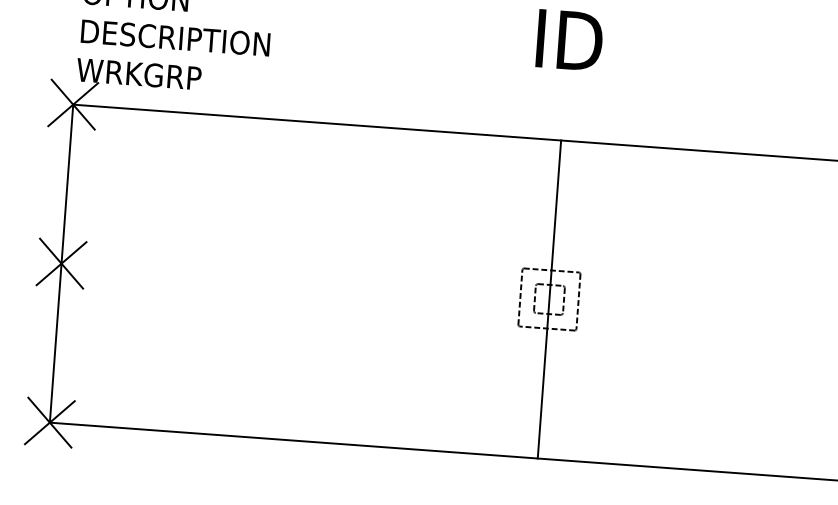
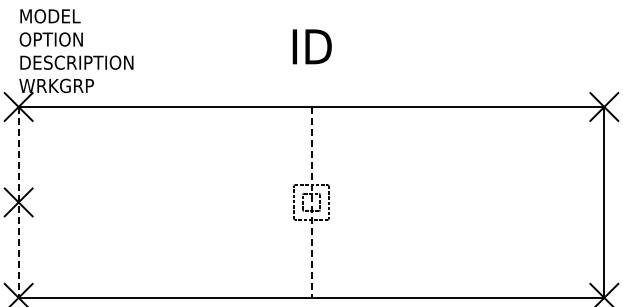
line: (61, 263) -> (18, 202), solid -> dashed
line: (549, 299) -> (311, 202), solid -> dashed

